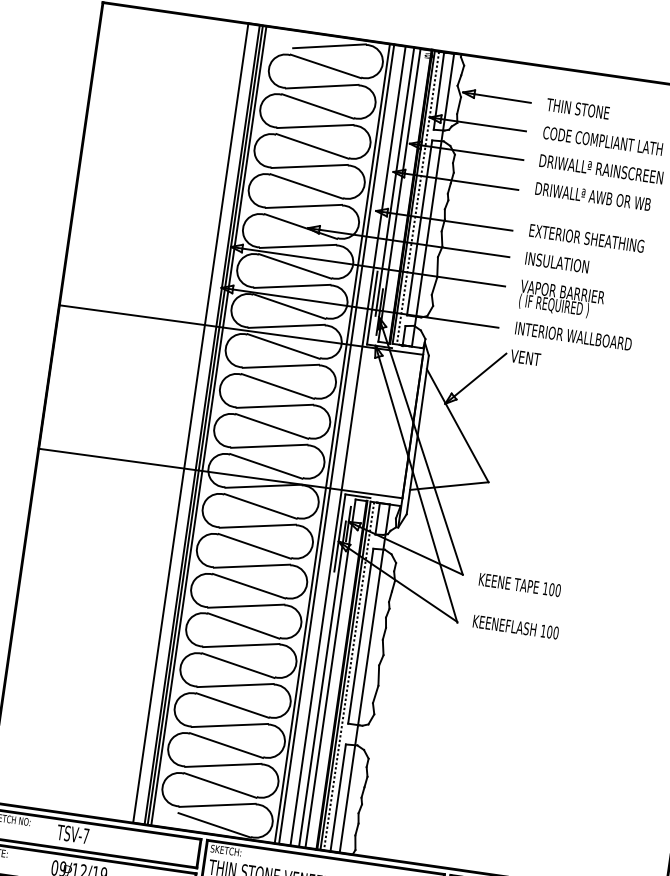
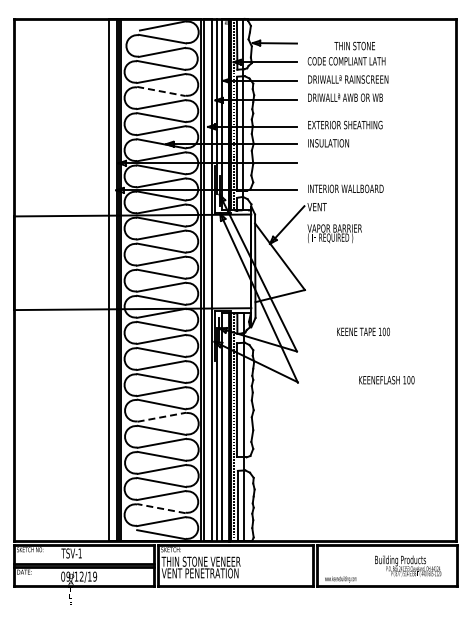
text: (577, 107) -> (354, 45), moved
line: (312, 146) -> (161, 91), solid -> dashed
text: (561, 299) -> (334, 233), moved
text: (520, 584) -> (363, 331), moved
text: (515, 627) -> (386, 380), moved
line: (240, 645) -> (161, 417), solid -> dashed
line: (220, 785) -> (161, 508), solid -> dashed
text: (85, 836) -> (79, 553), TSV-7 -> TSV-1

